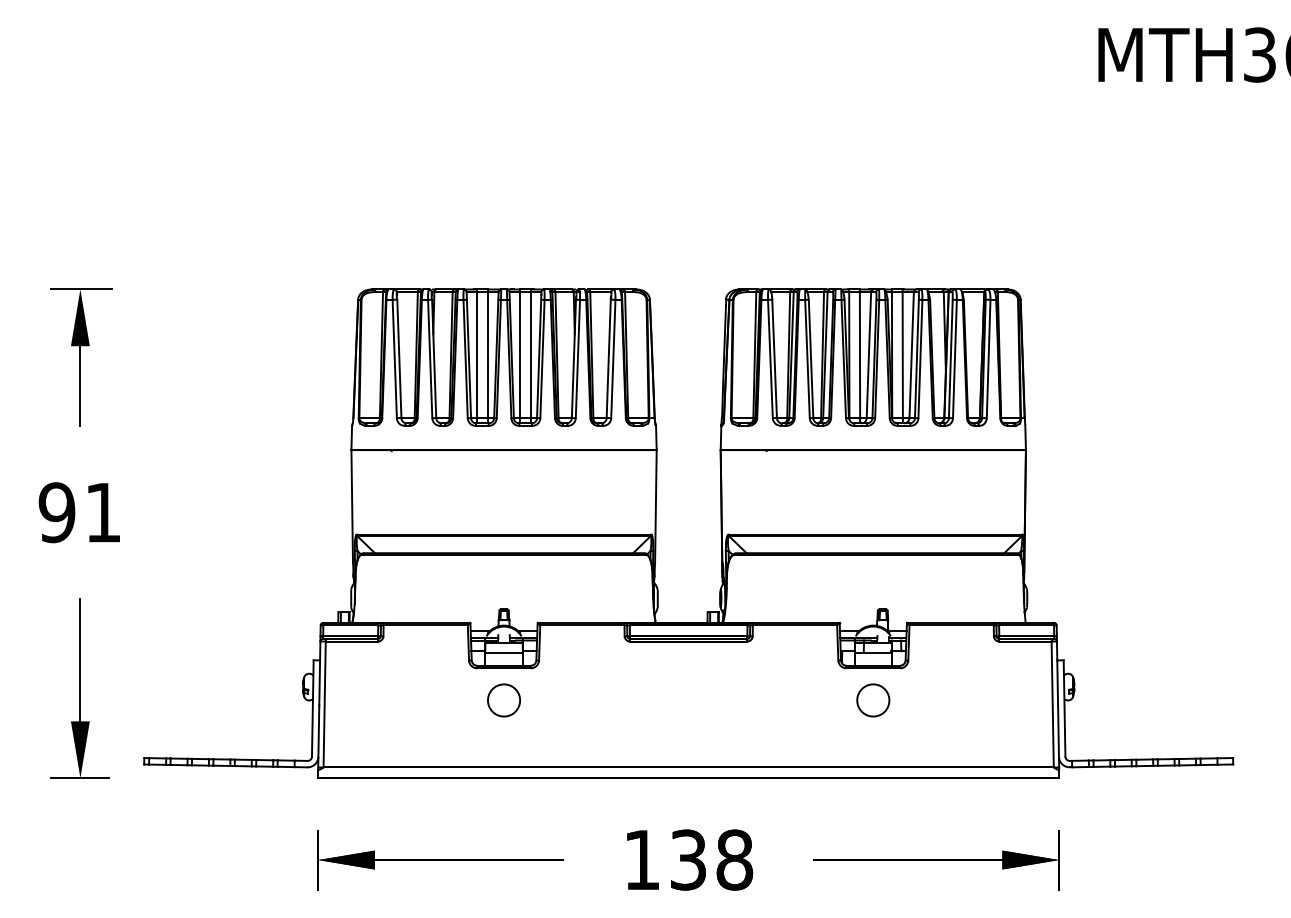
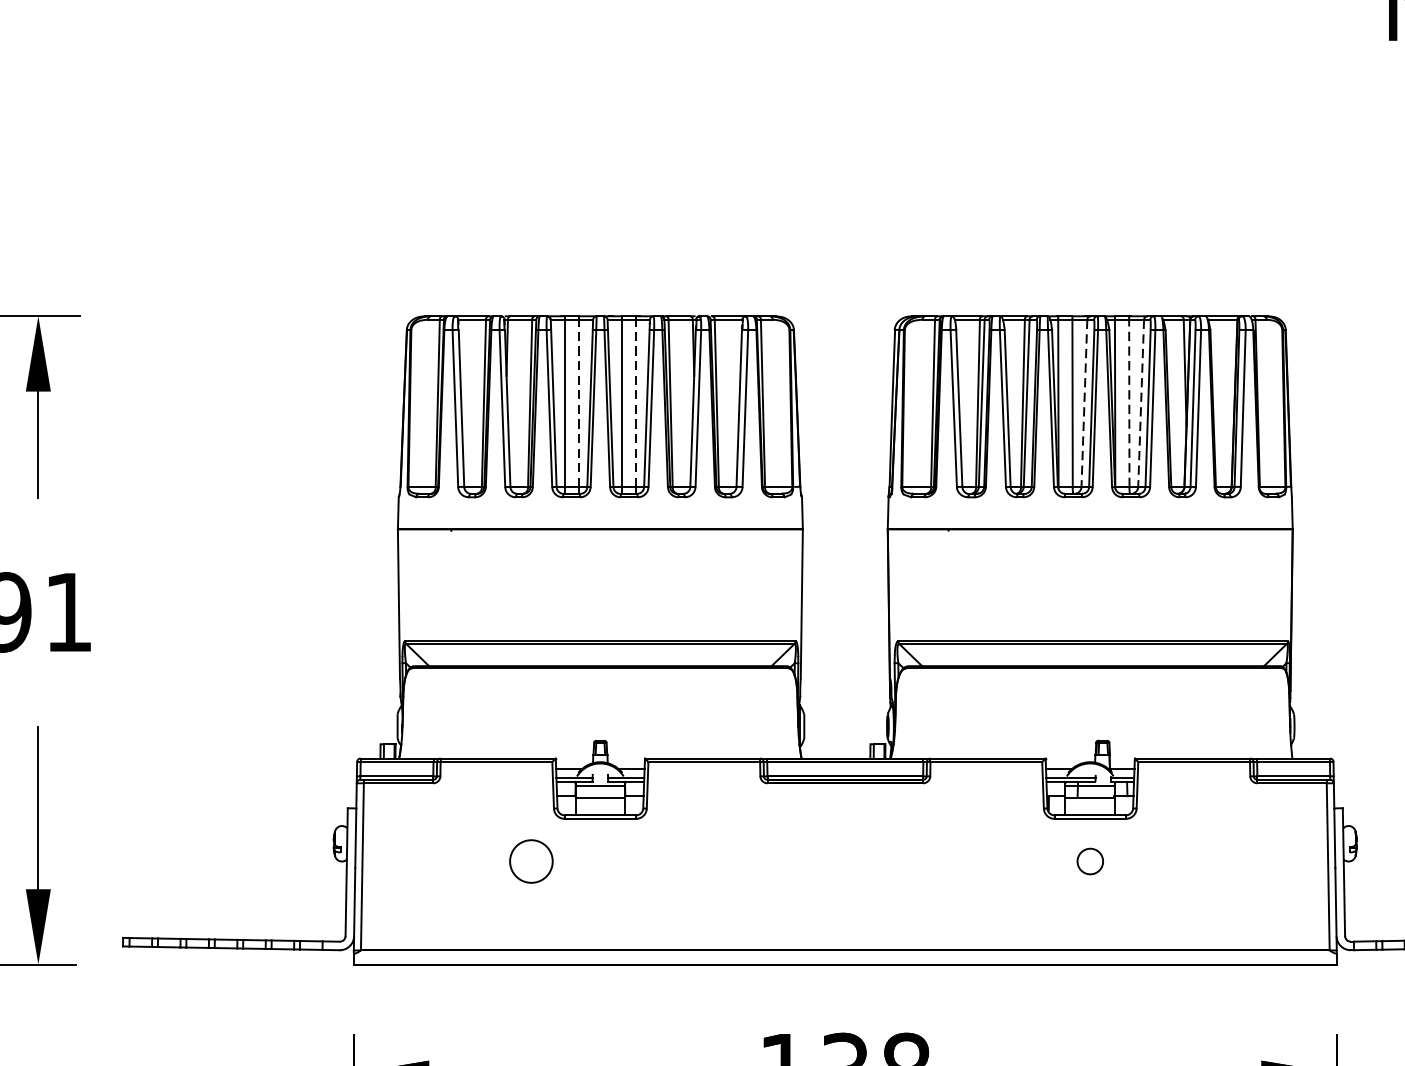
line: (487, 354) -> (578, 402), solid -> dashed
line: (530, 354) -> (635, 402), solid -> dashed
line: (902, 354) -> (1128, 402), solid -> dashed
line: (868, 355) -> (1083, 403), solid -> dashed
line: (911, 355) -> (1140, 403), solid -> dashed
part: (503, 700) -> (530, 861), moved
part: (873, 700) -> (1090, 861), size x0.6

